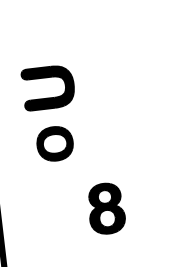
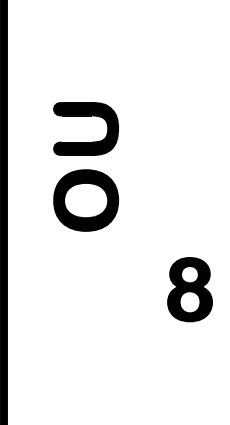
part: (54, 143) -> (85, 200), size x1.43
part: (105, 208) -> (189, 289), moved

